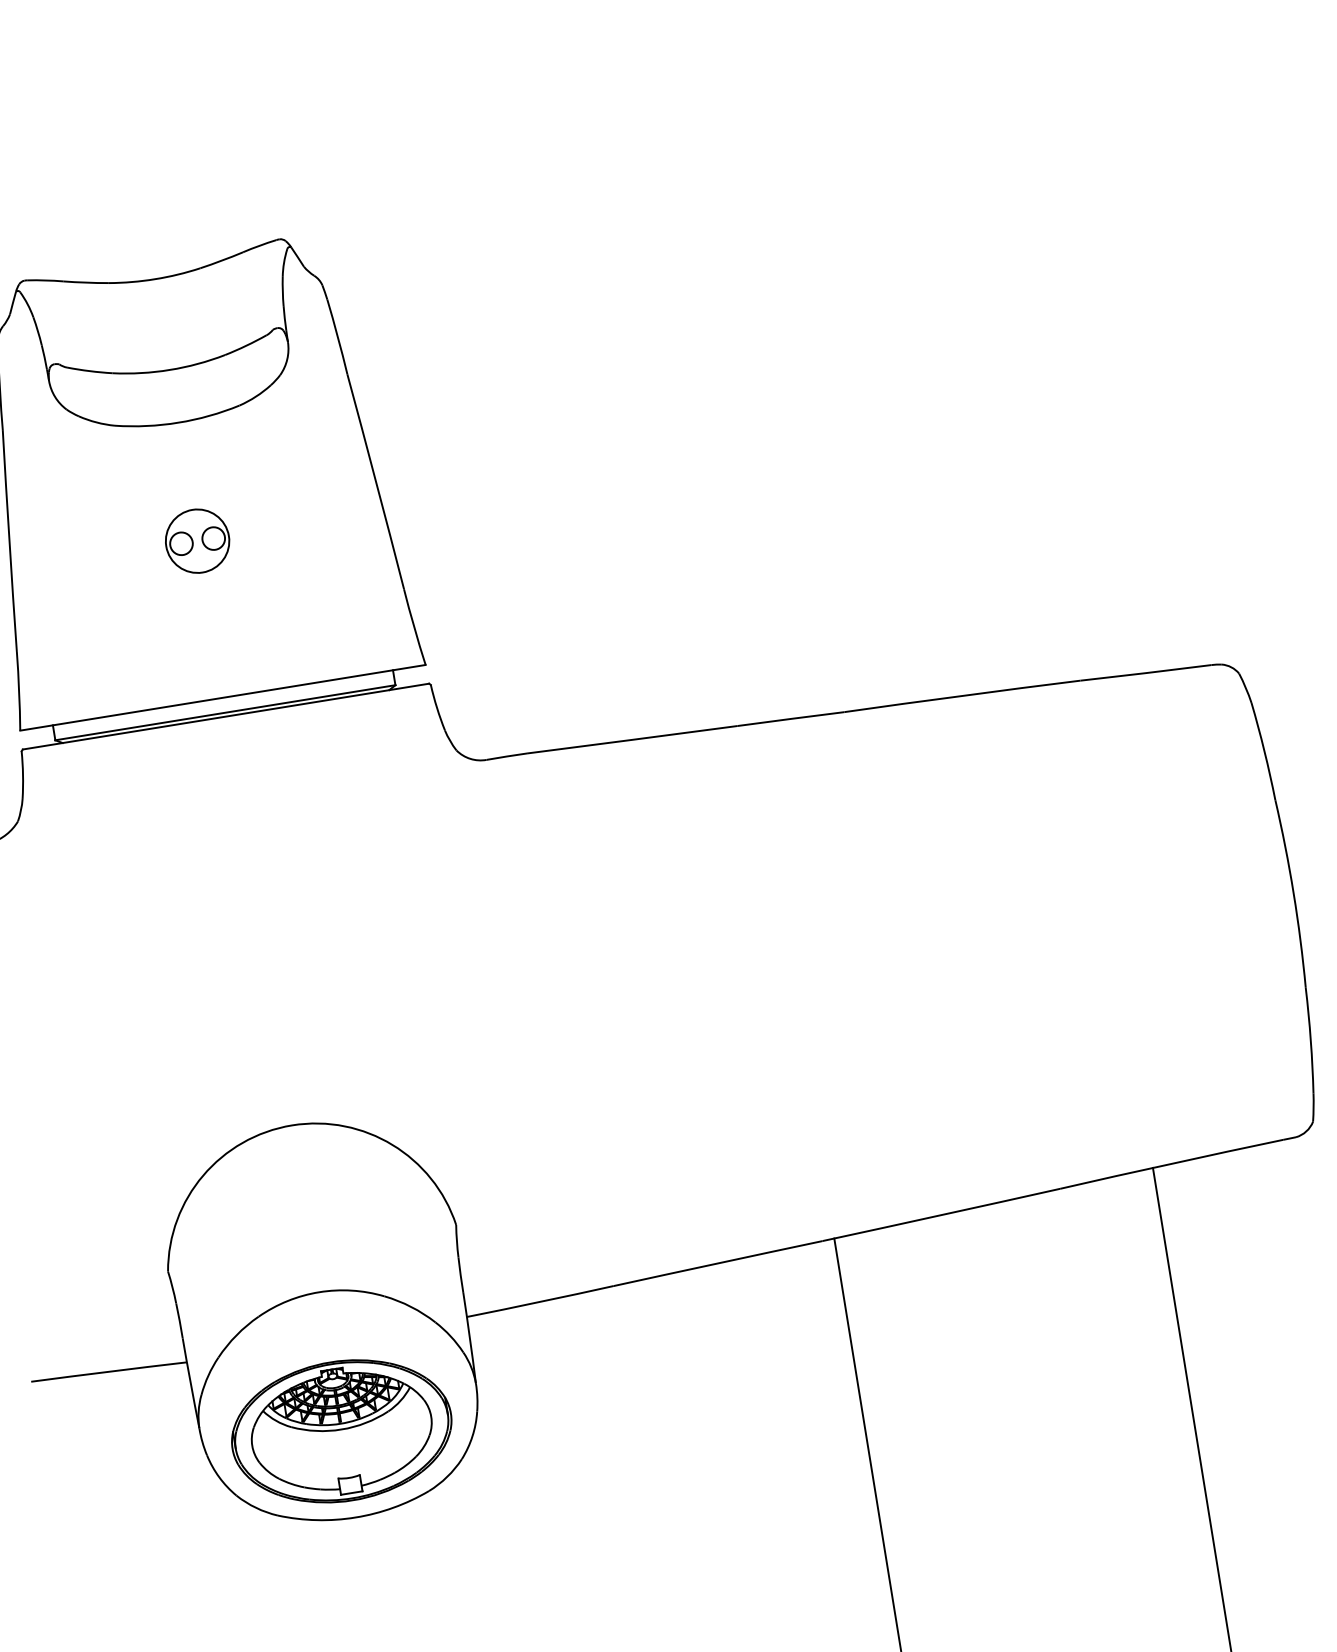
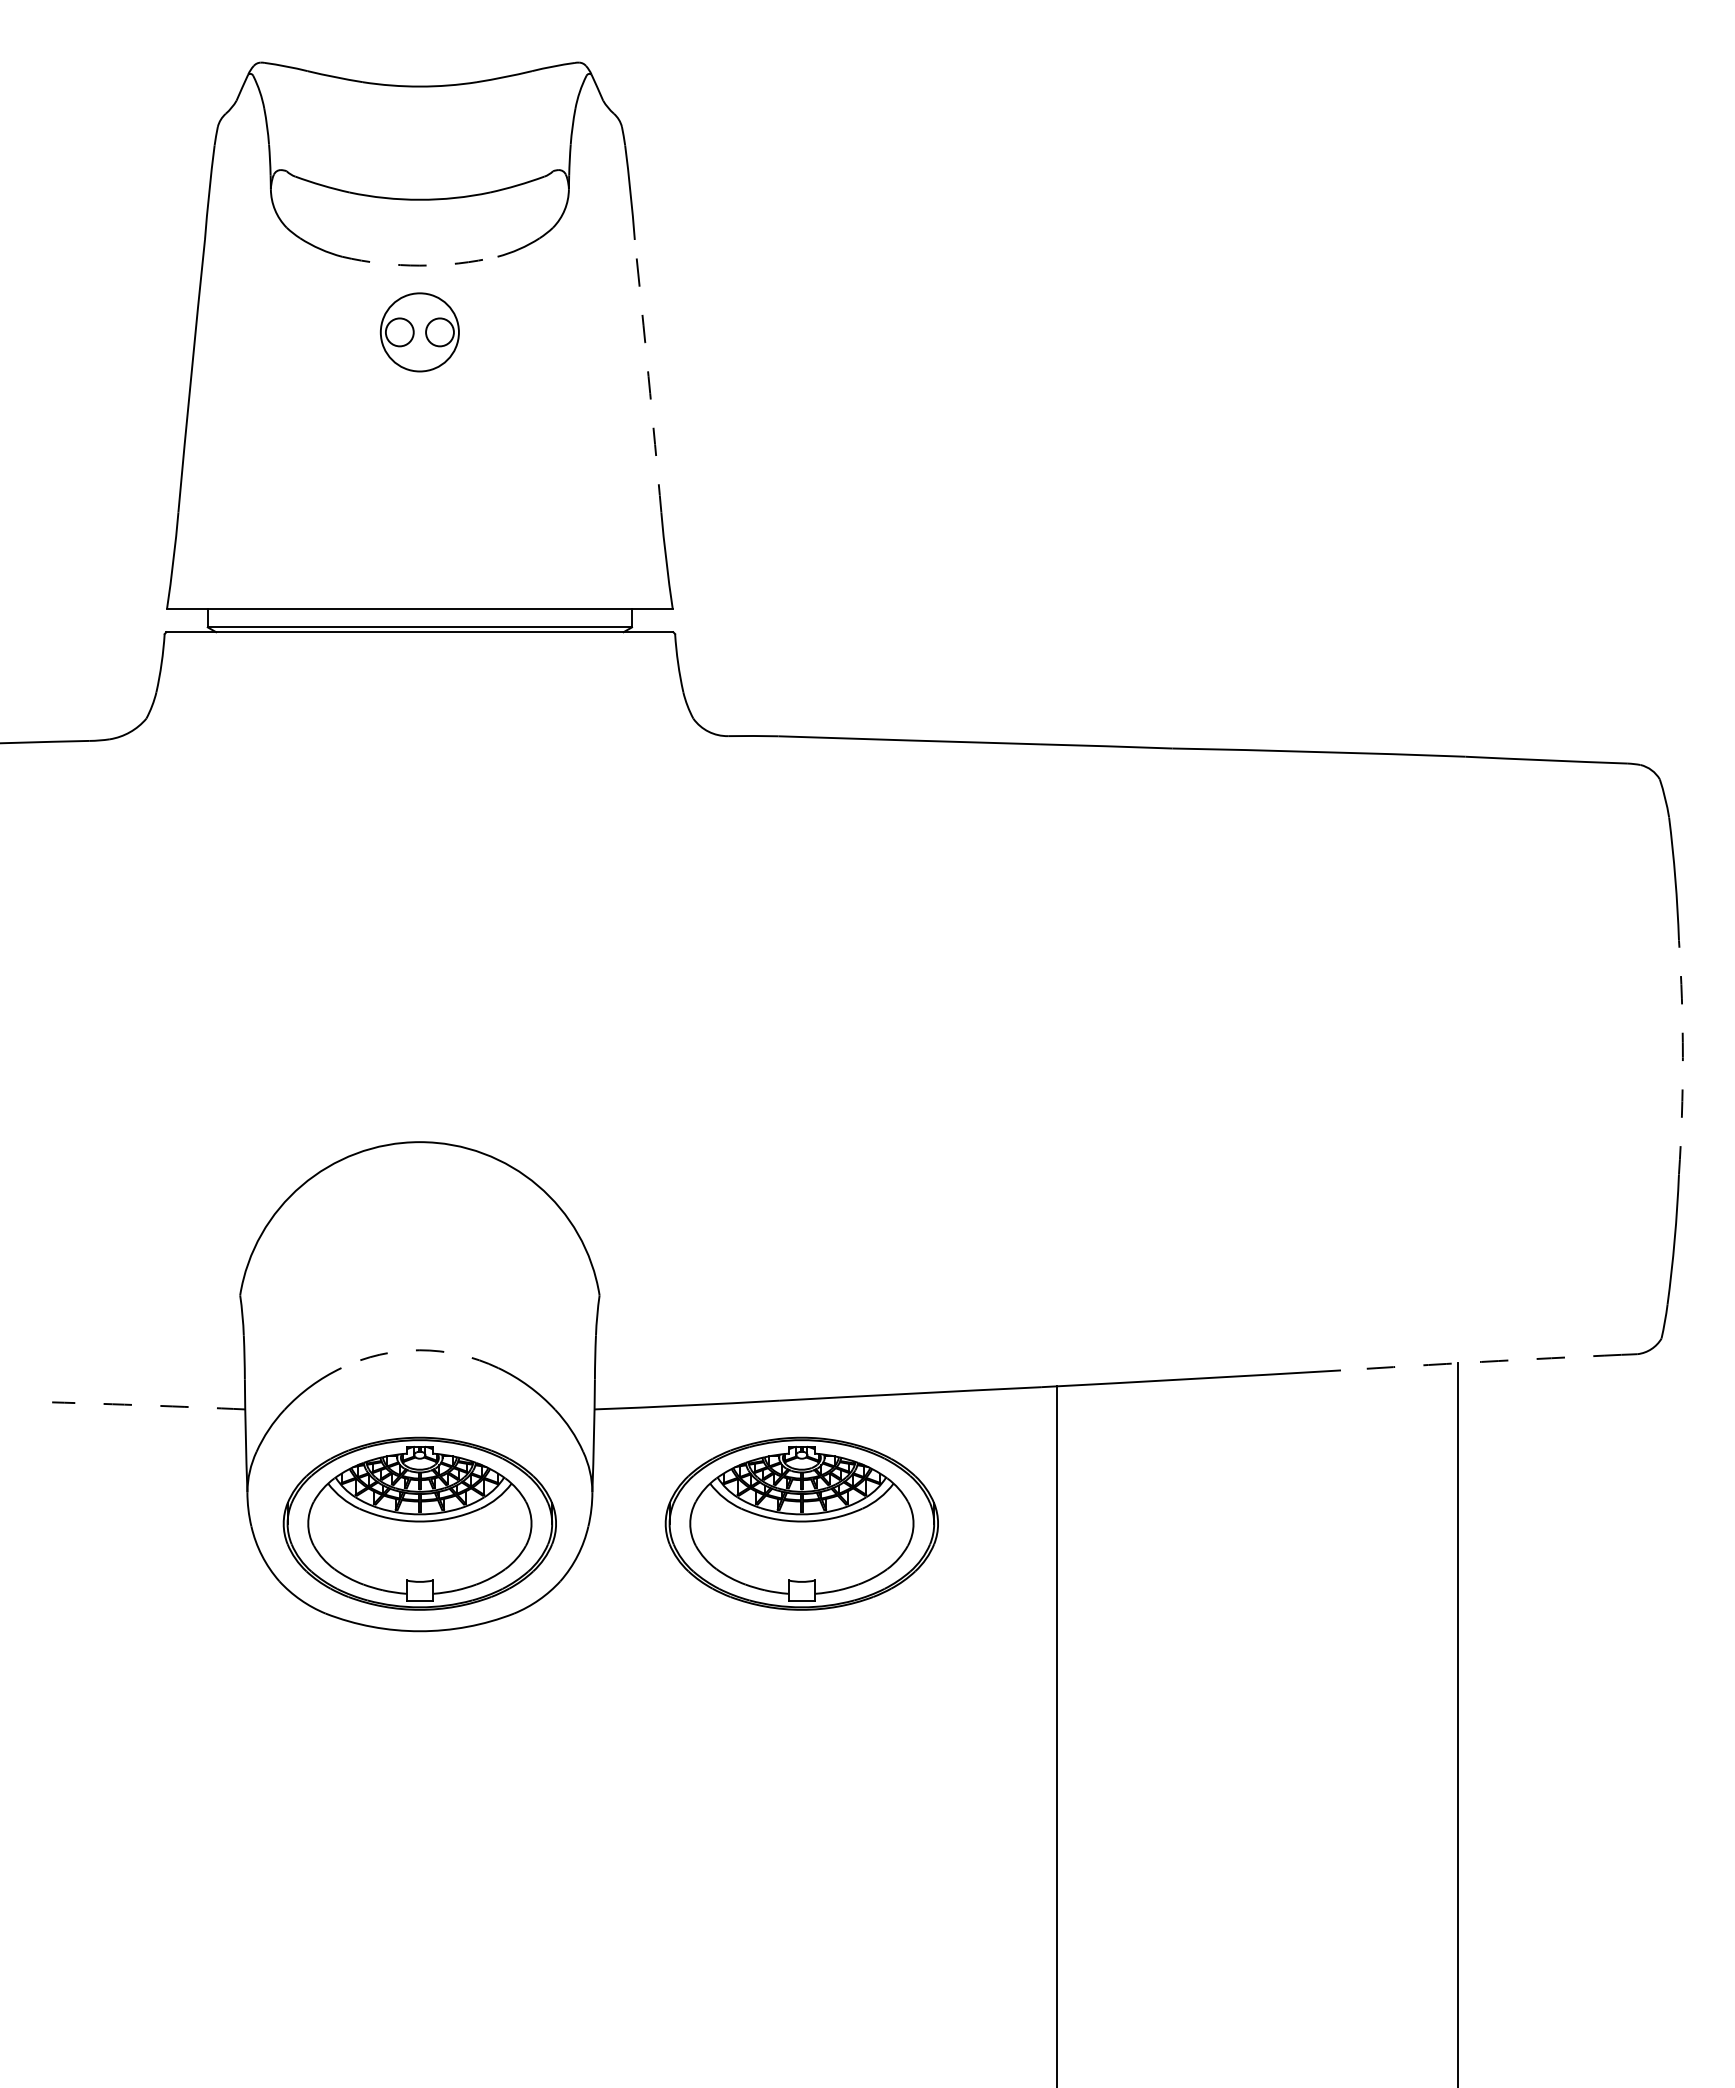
arc: (178, 422) -> (419, 265), solid -> dashed
arc: (376, 481) -> (648, 376), solid -> dashed
part: (197, 541) -> (419, 332), moved
arc: (1293, 893) -> (1682, 1057), solid -> dashed
arc: (1171, 1163) -> (1481, 1361), solid -> dashed
arc: (318, 1292) -> (419, 1350), solid -> dashed
arc: (108, 1371) -> (148, 1405), solid -> dashed
part: (647, 1381) -> (801, 1523), added

